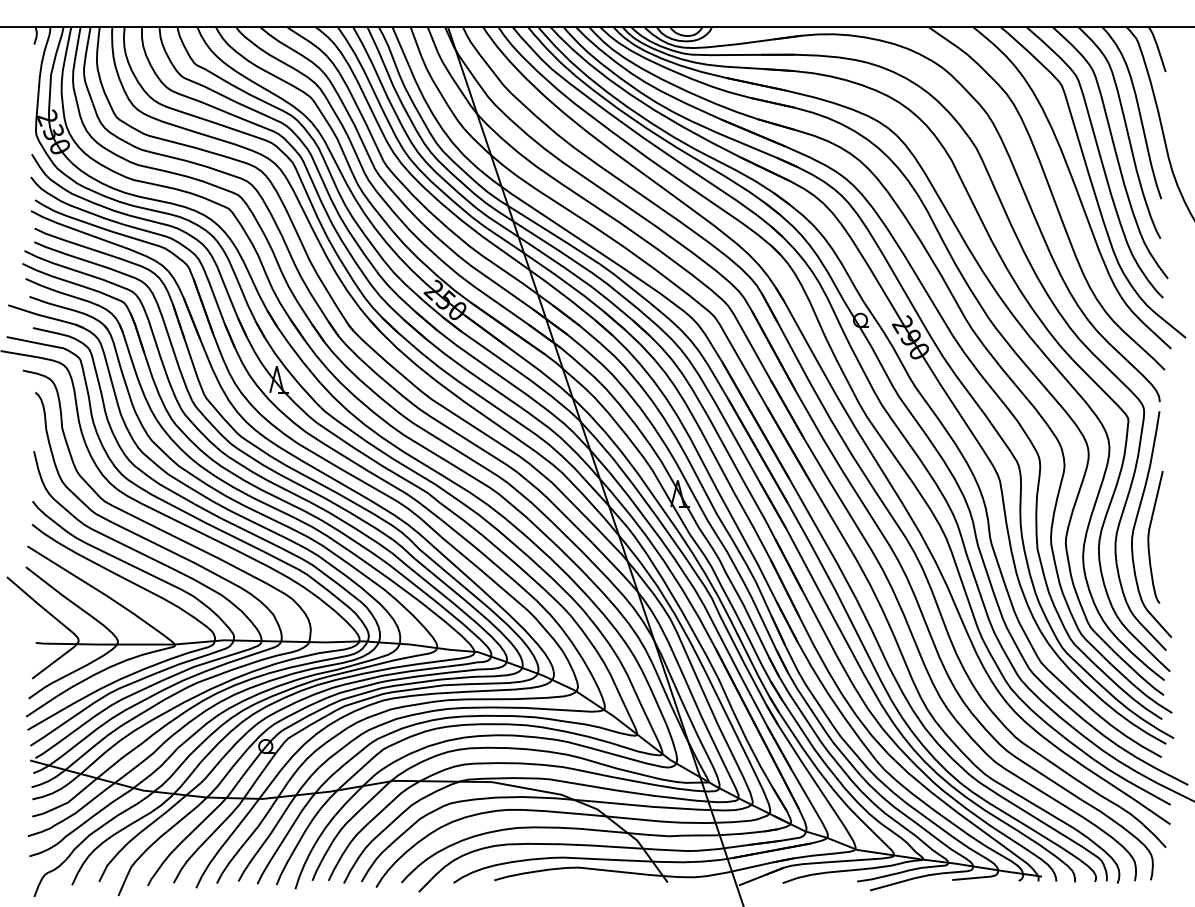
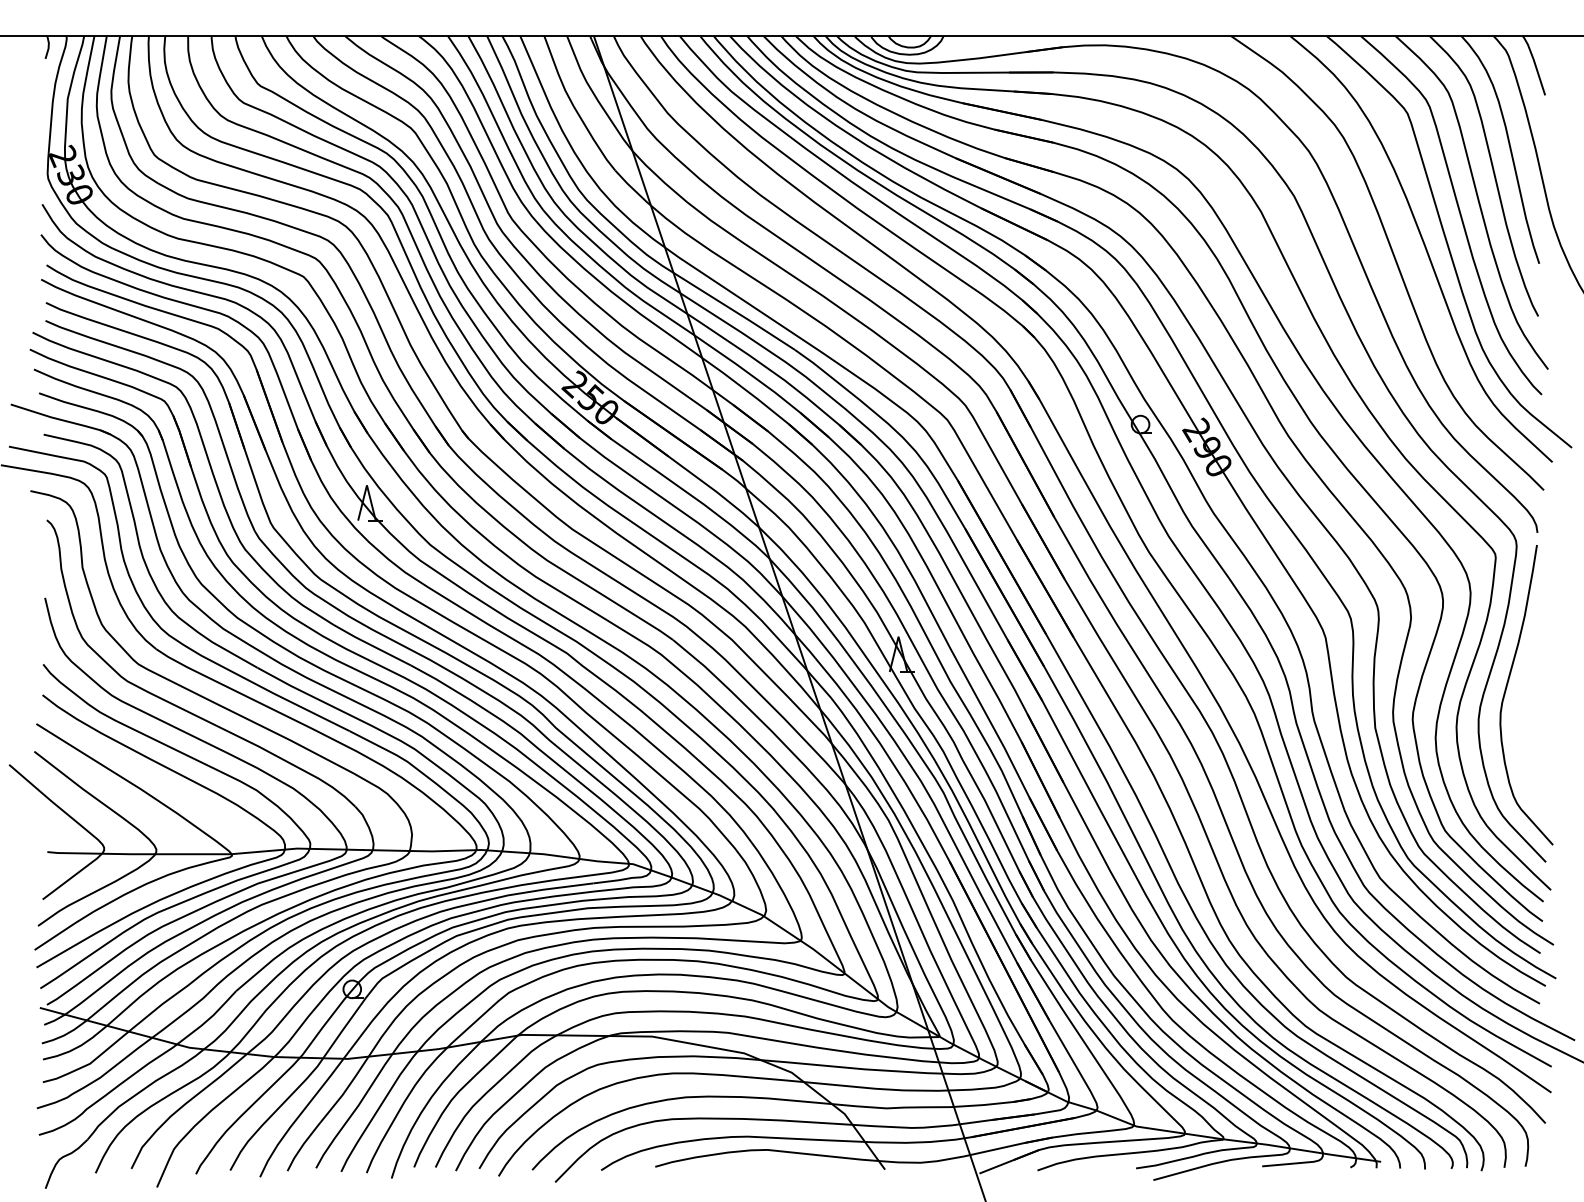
curve: (1149, 537) -> (1523, 712), removed

